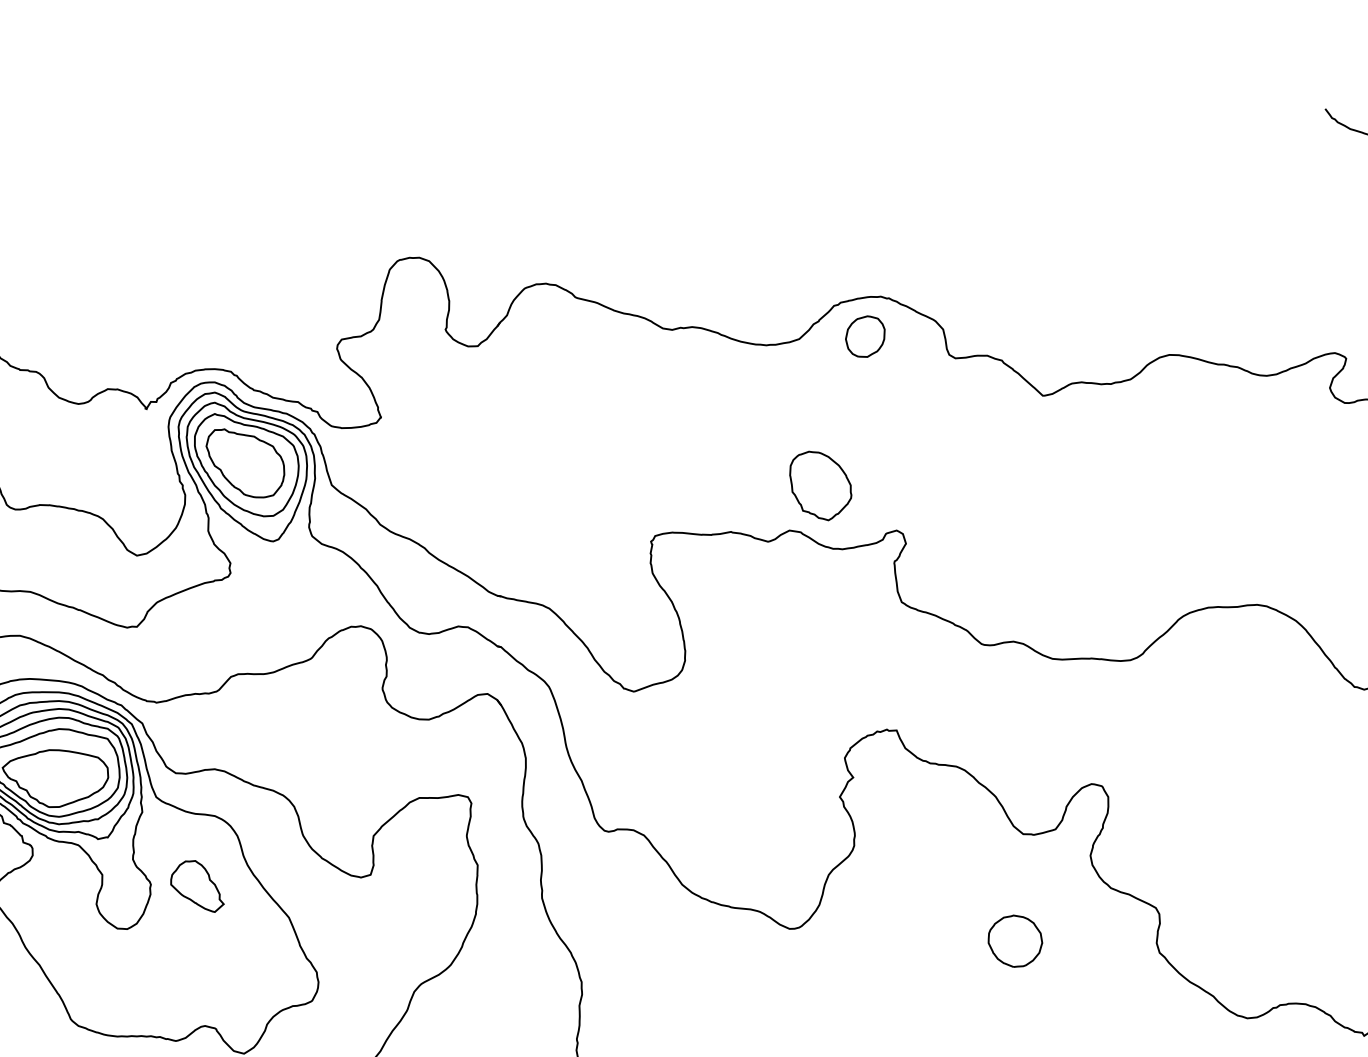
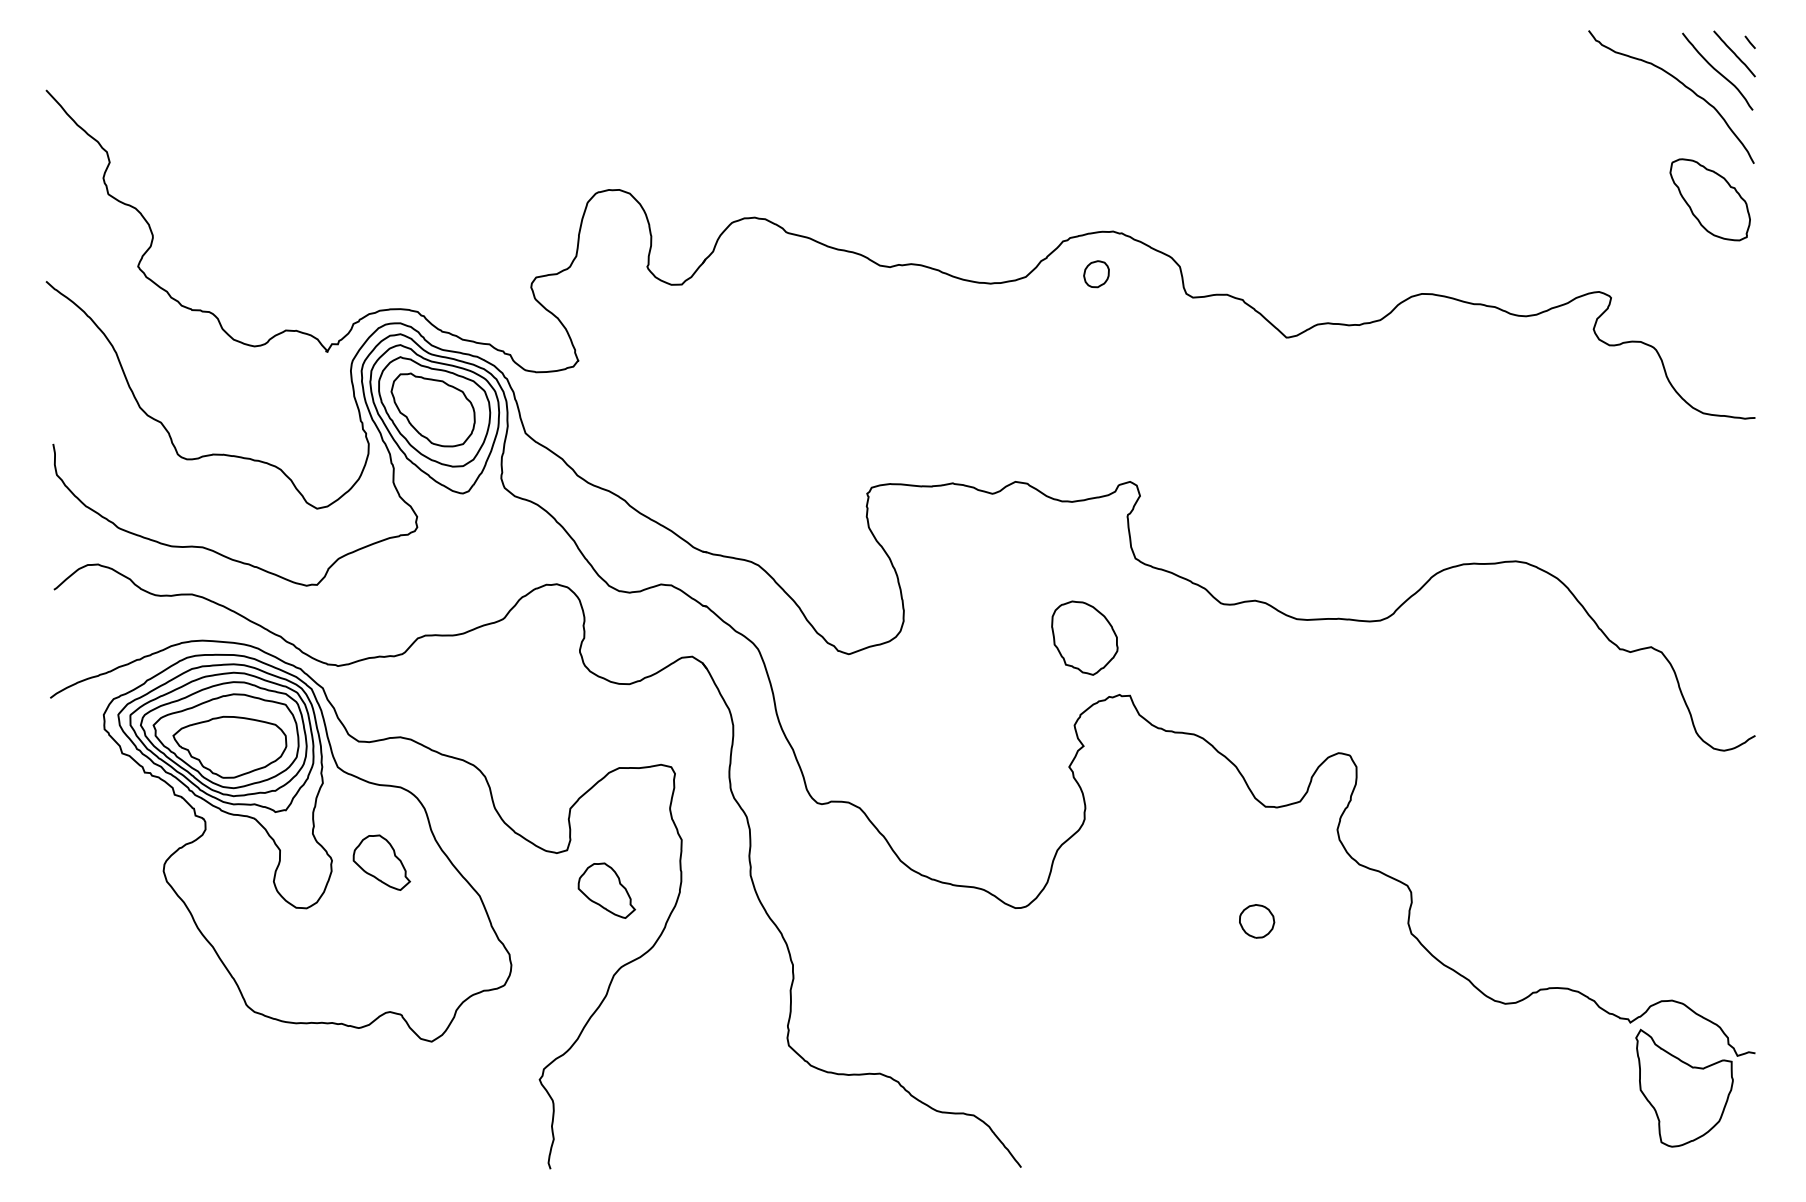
part: (865, 335) -> (1096, 273), size x0.6
part: (820, 485) -> (1084, 637), moved
part: (407, 912) -> (606, 890), added
part: (1014, 941) -> (1256, 921), size x0.6

